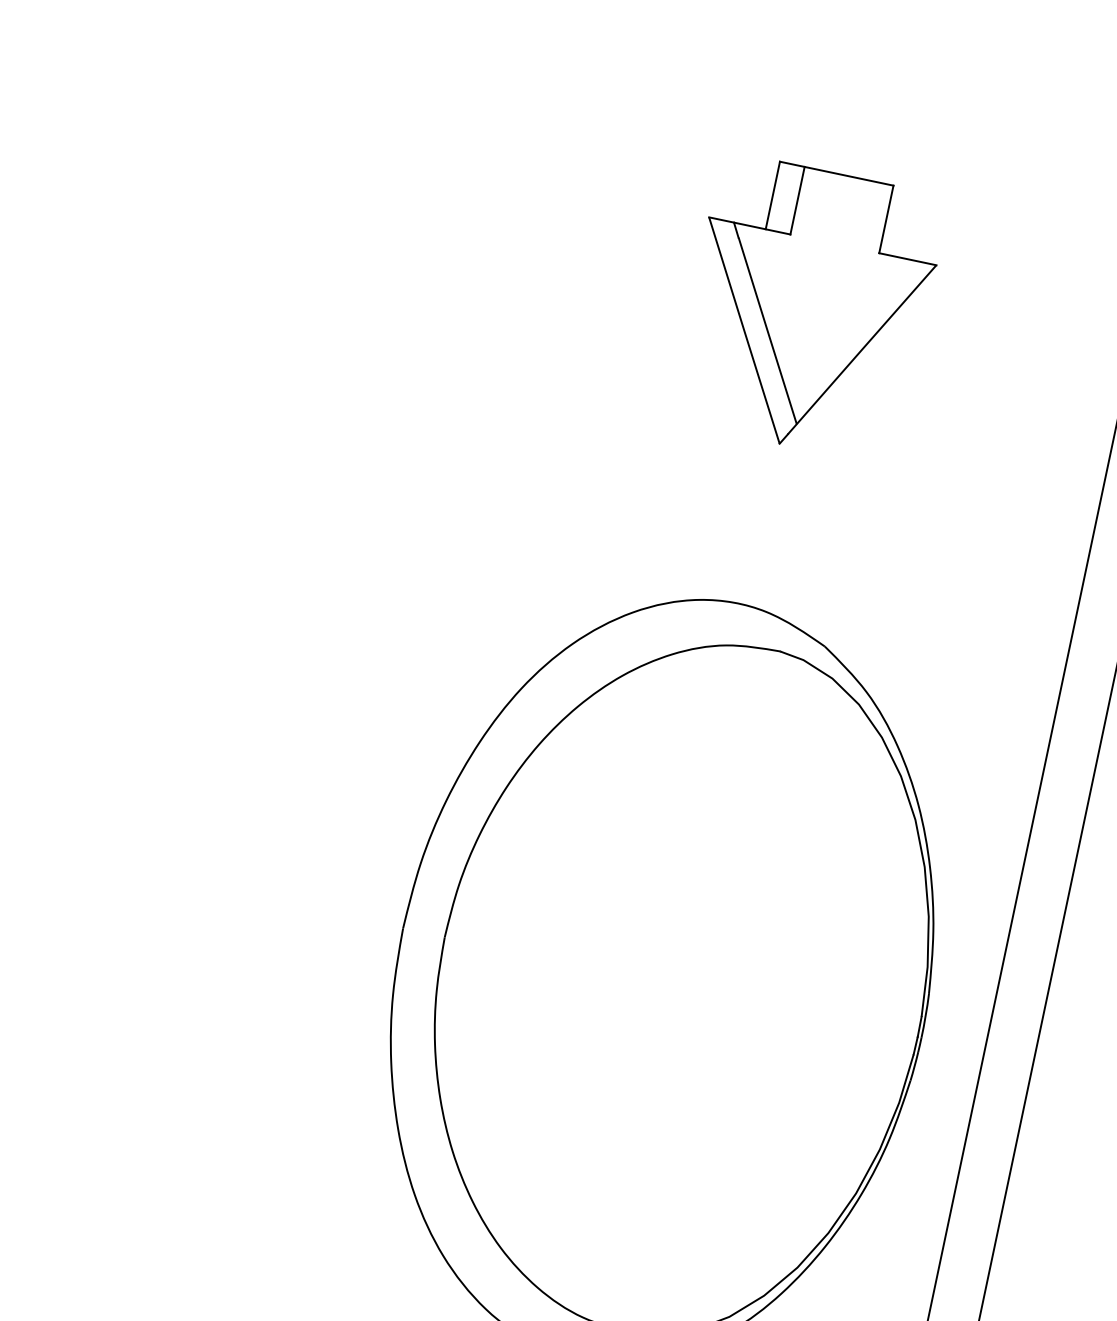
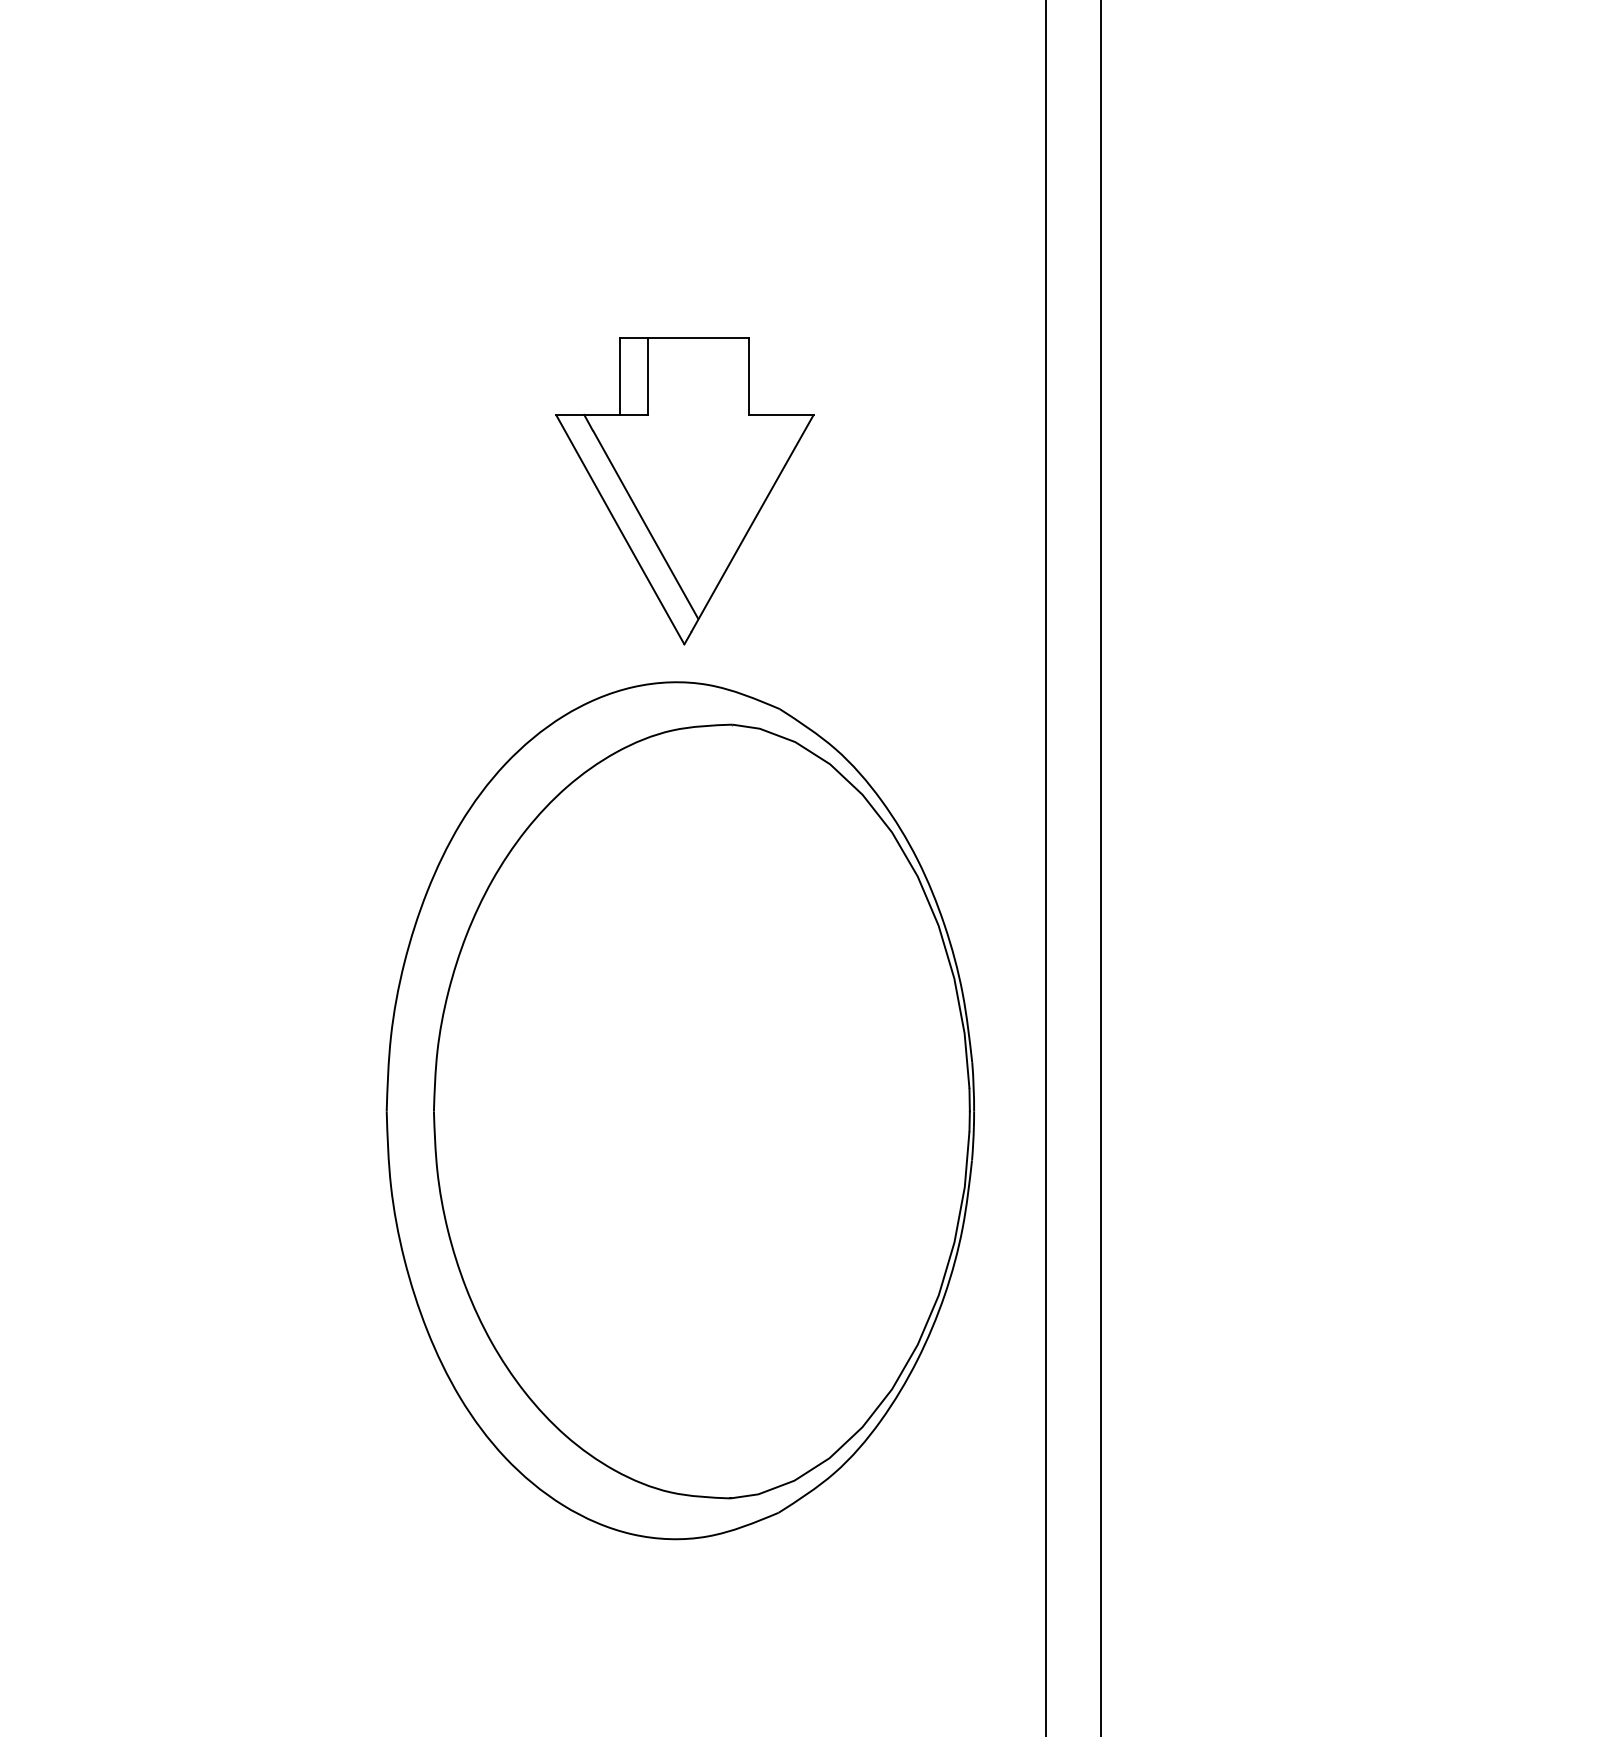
part: (808, 308) -> (684, 491), moved

